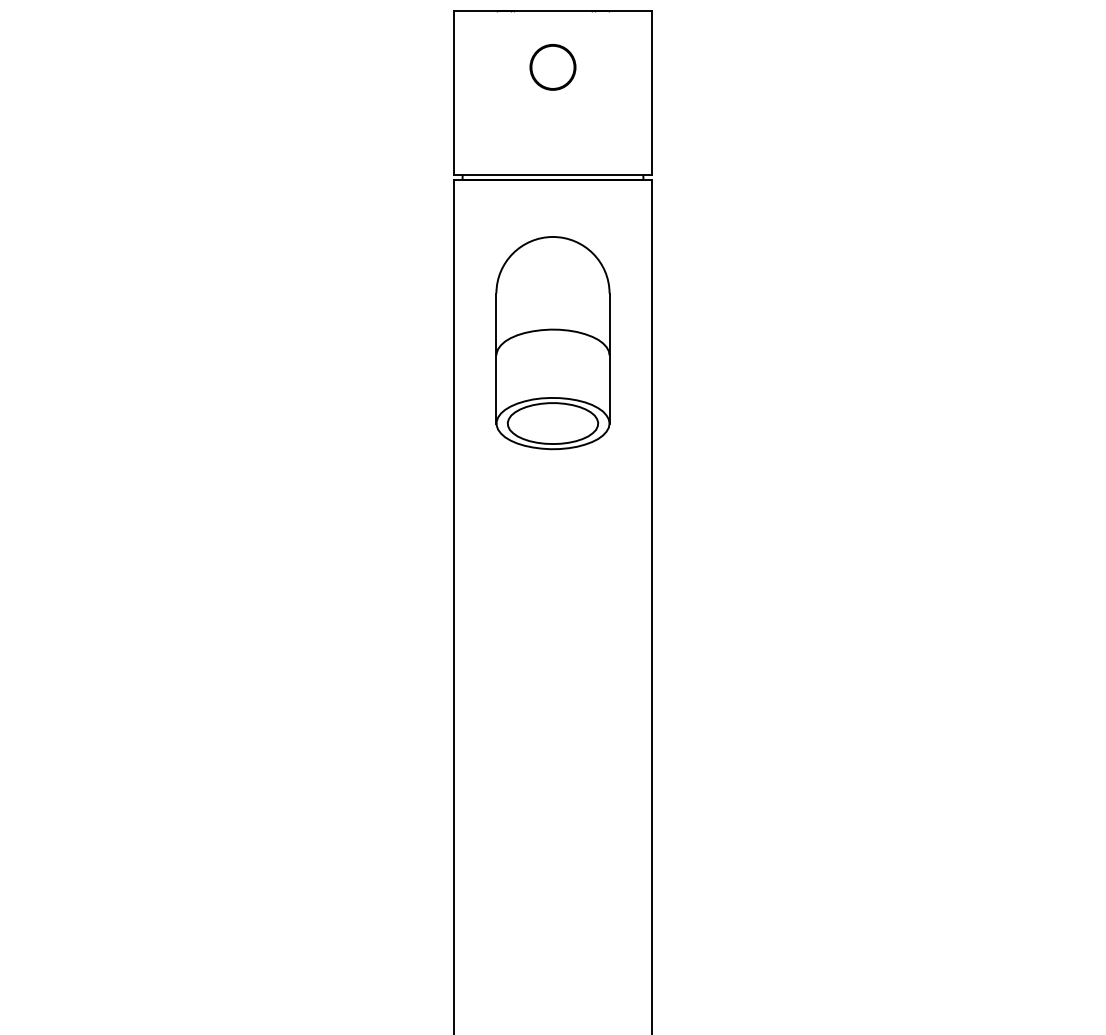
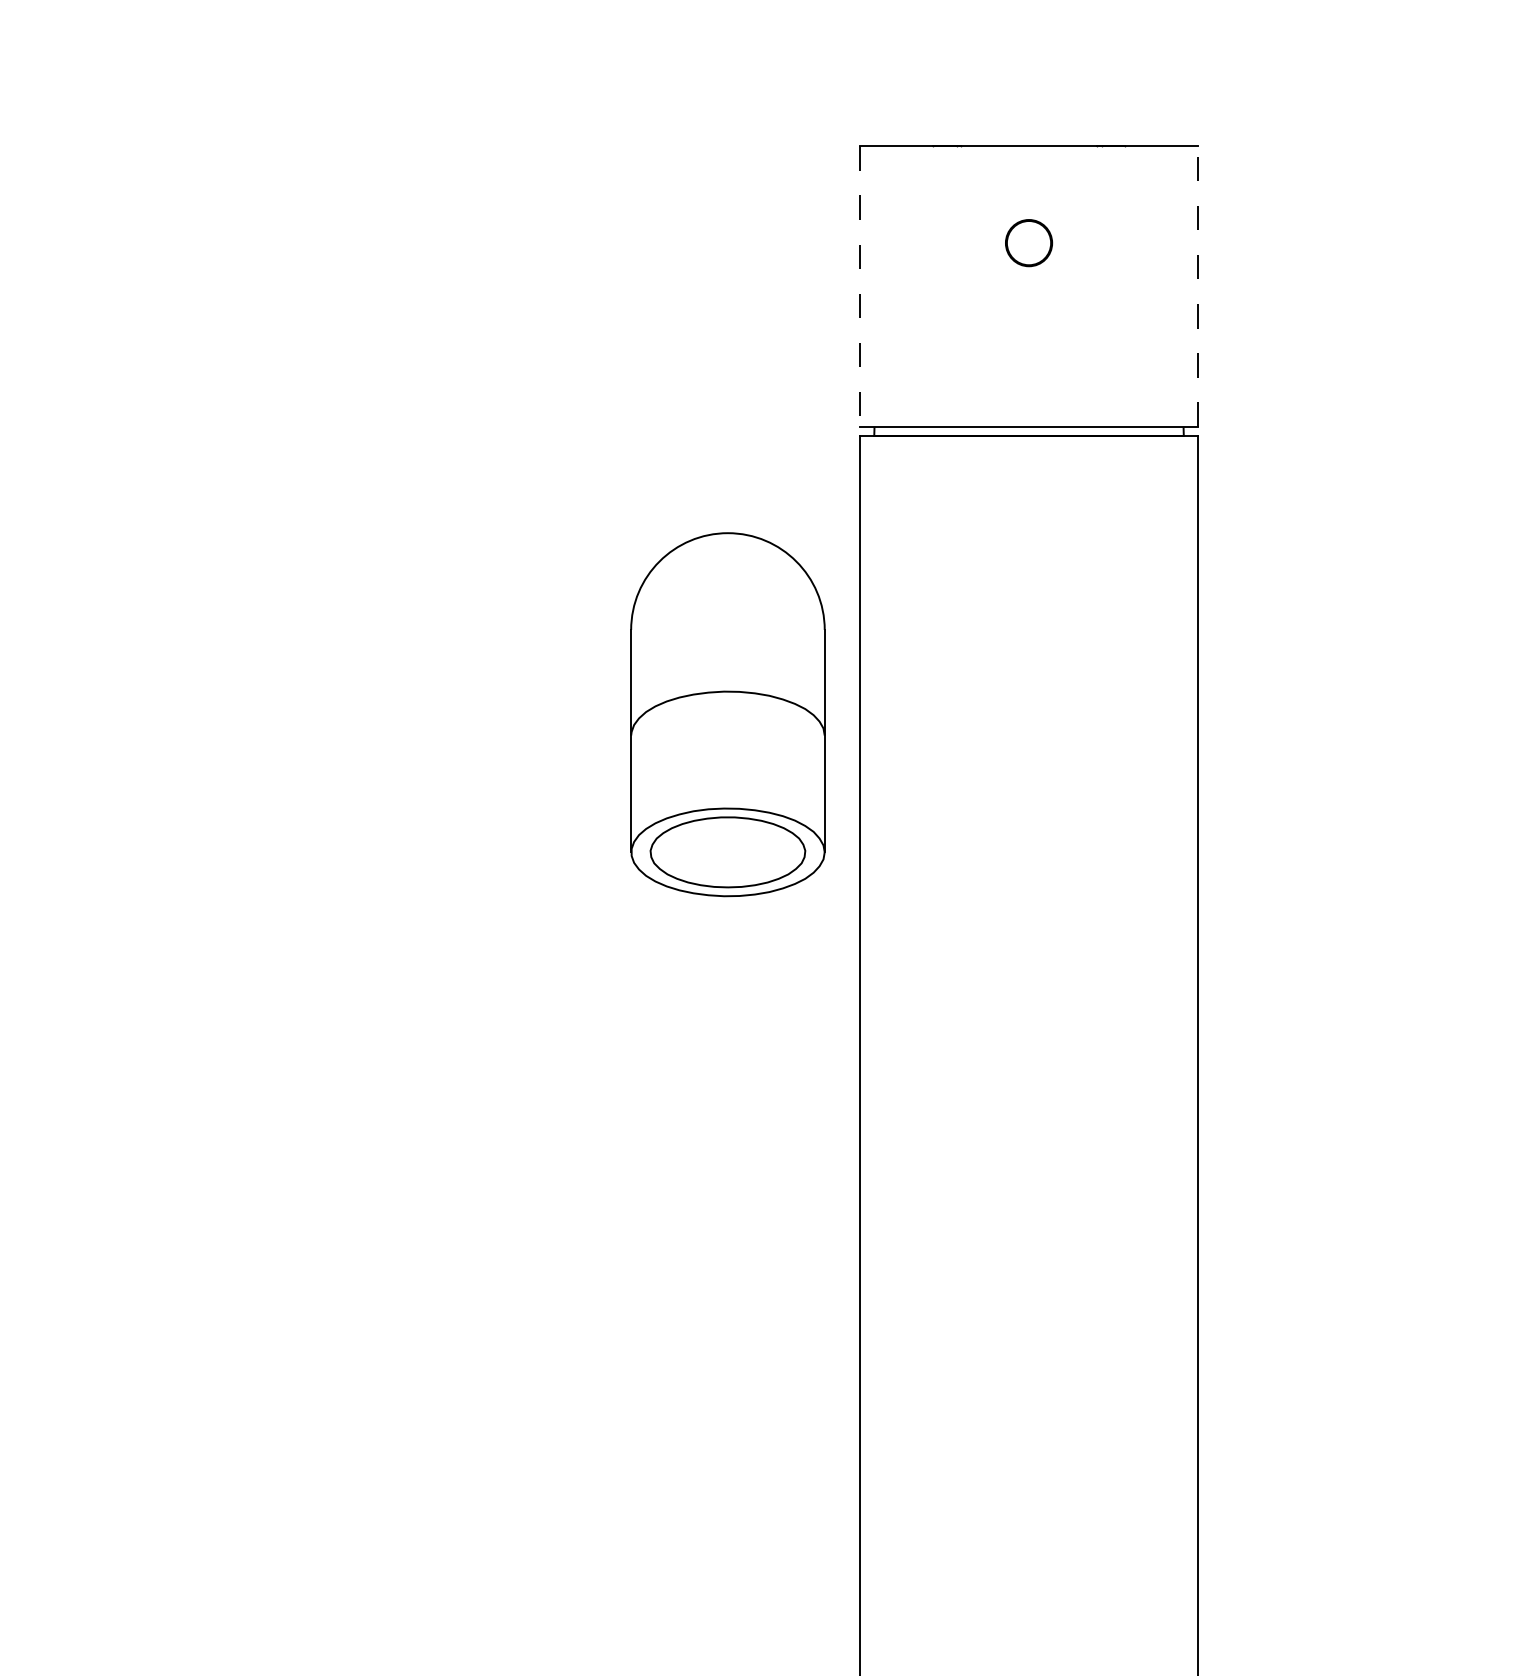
circle: (552, 67) -> (1028, 243), size x0.6
line: (454, 92) -> (860, 286), solid -> dashed
line: (651, 92) -> (1197, 286), solid -> dashed
part: (552, 343) -> (727, 715), moved

